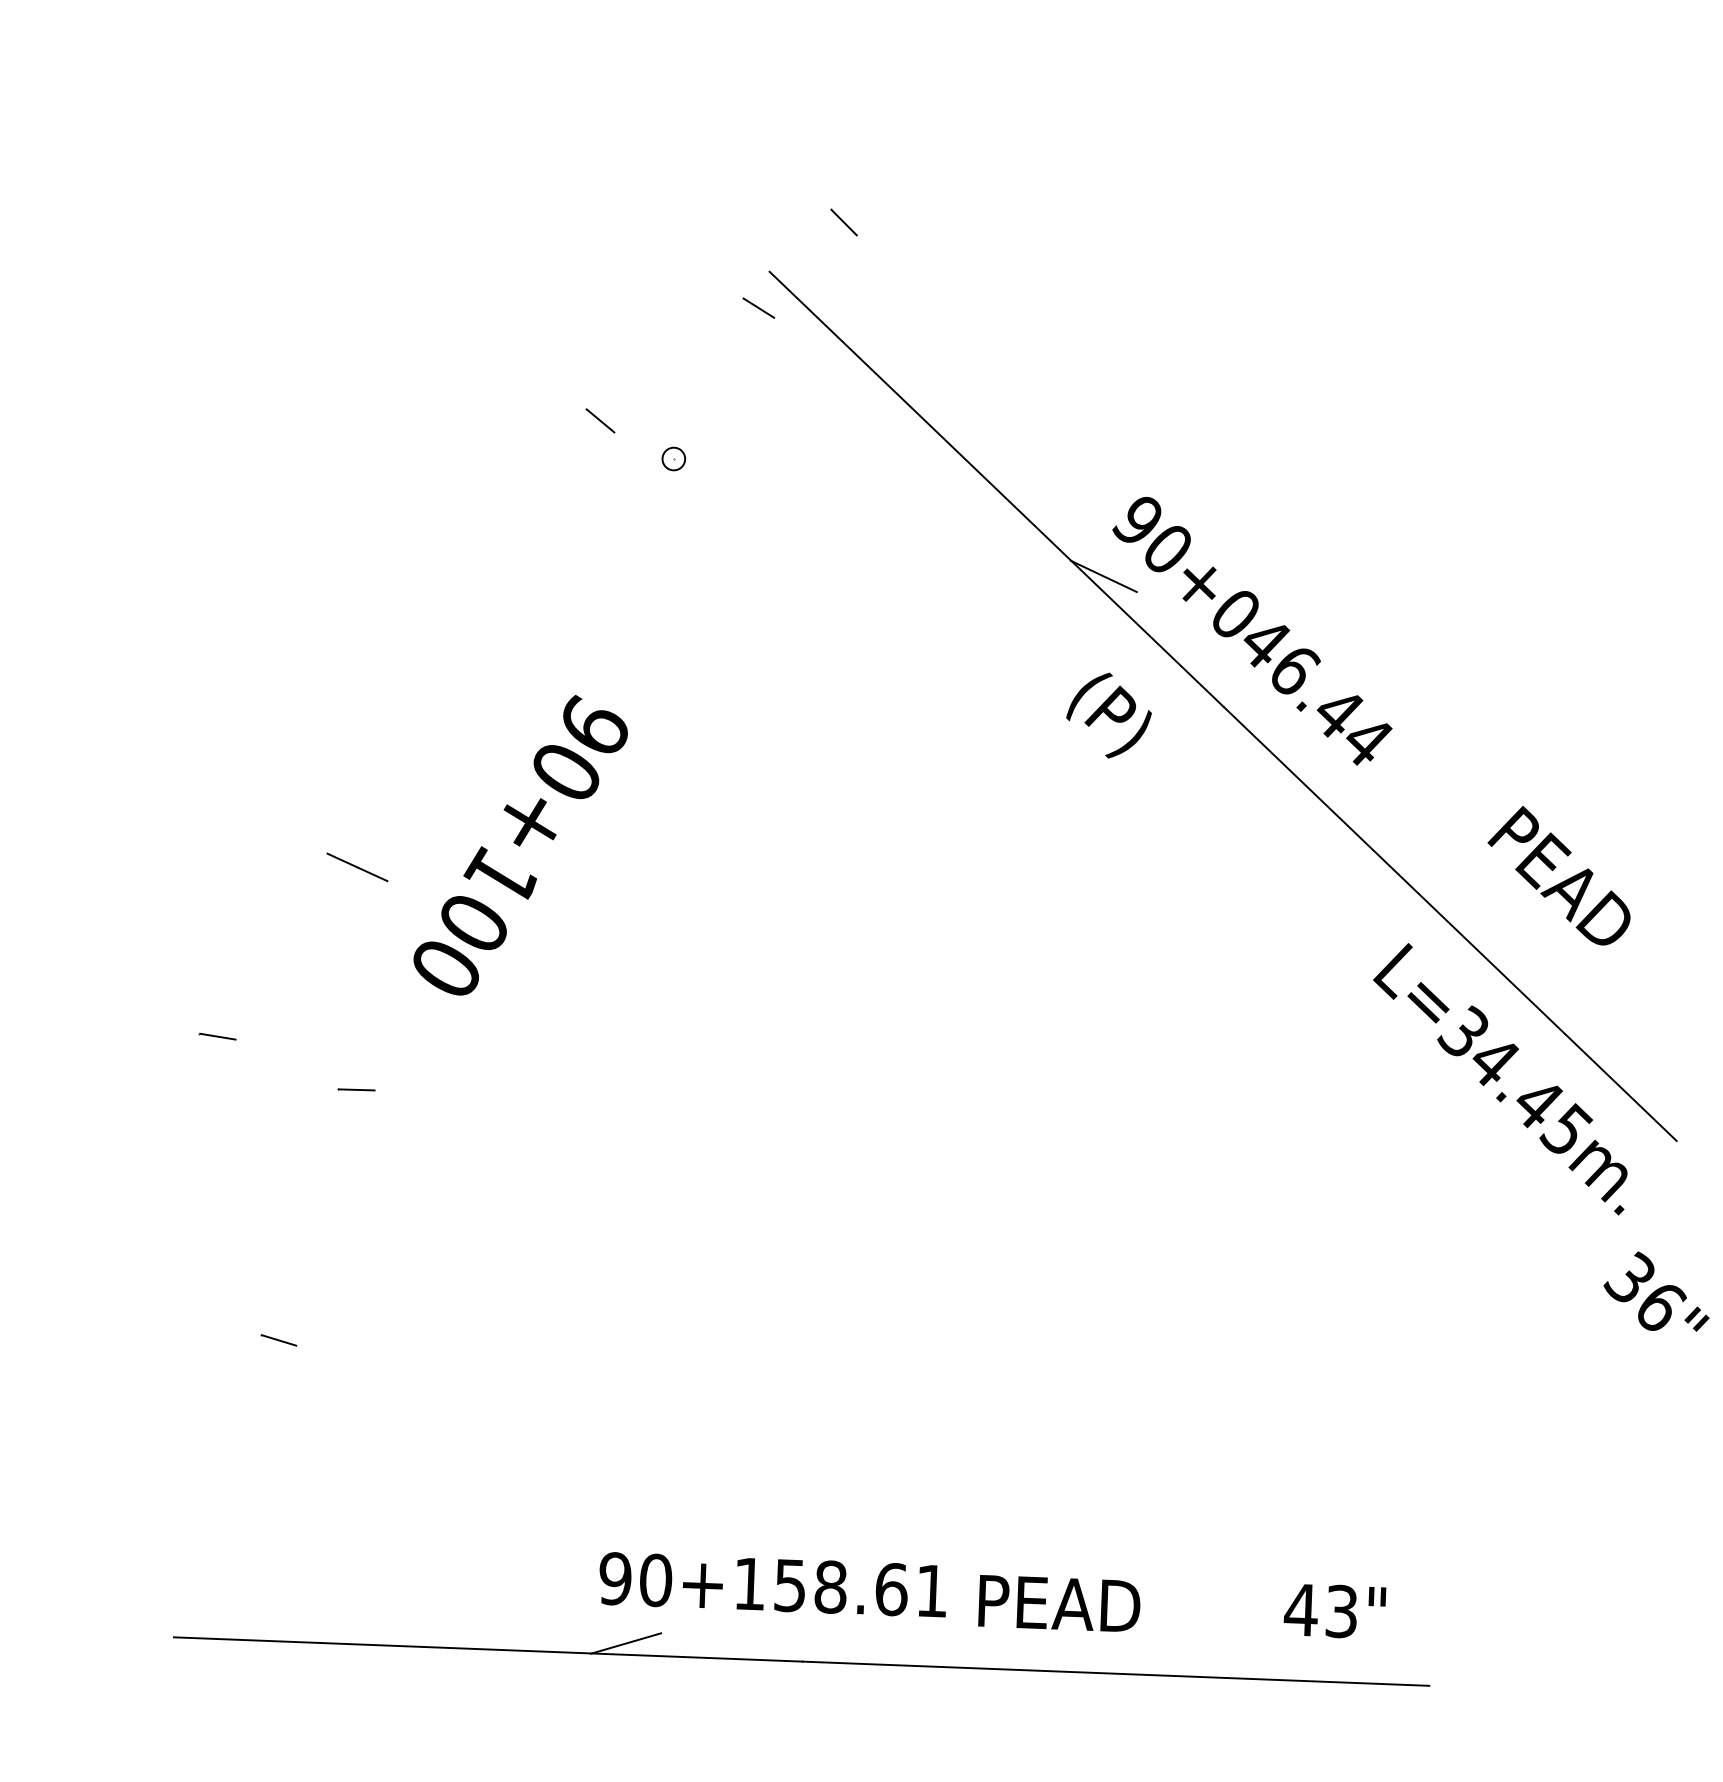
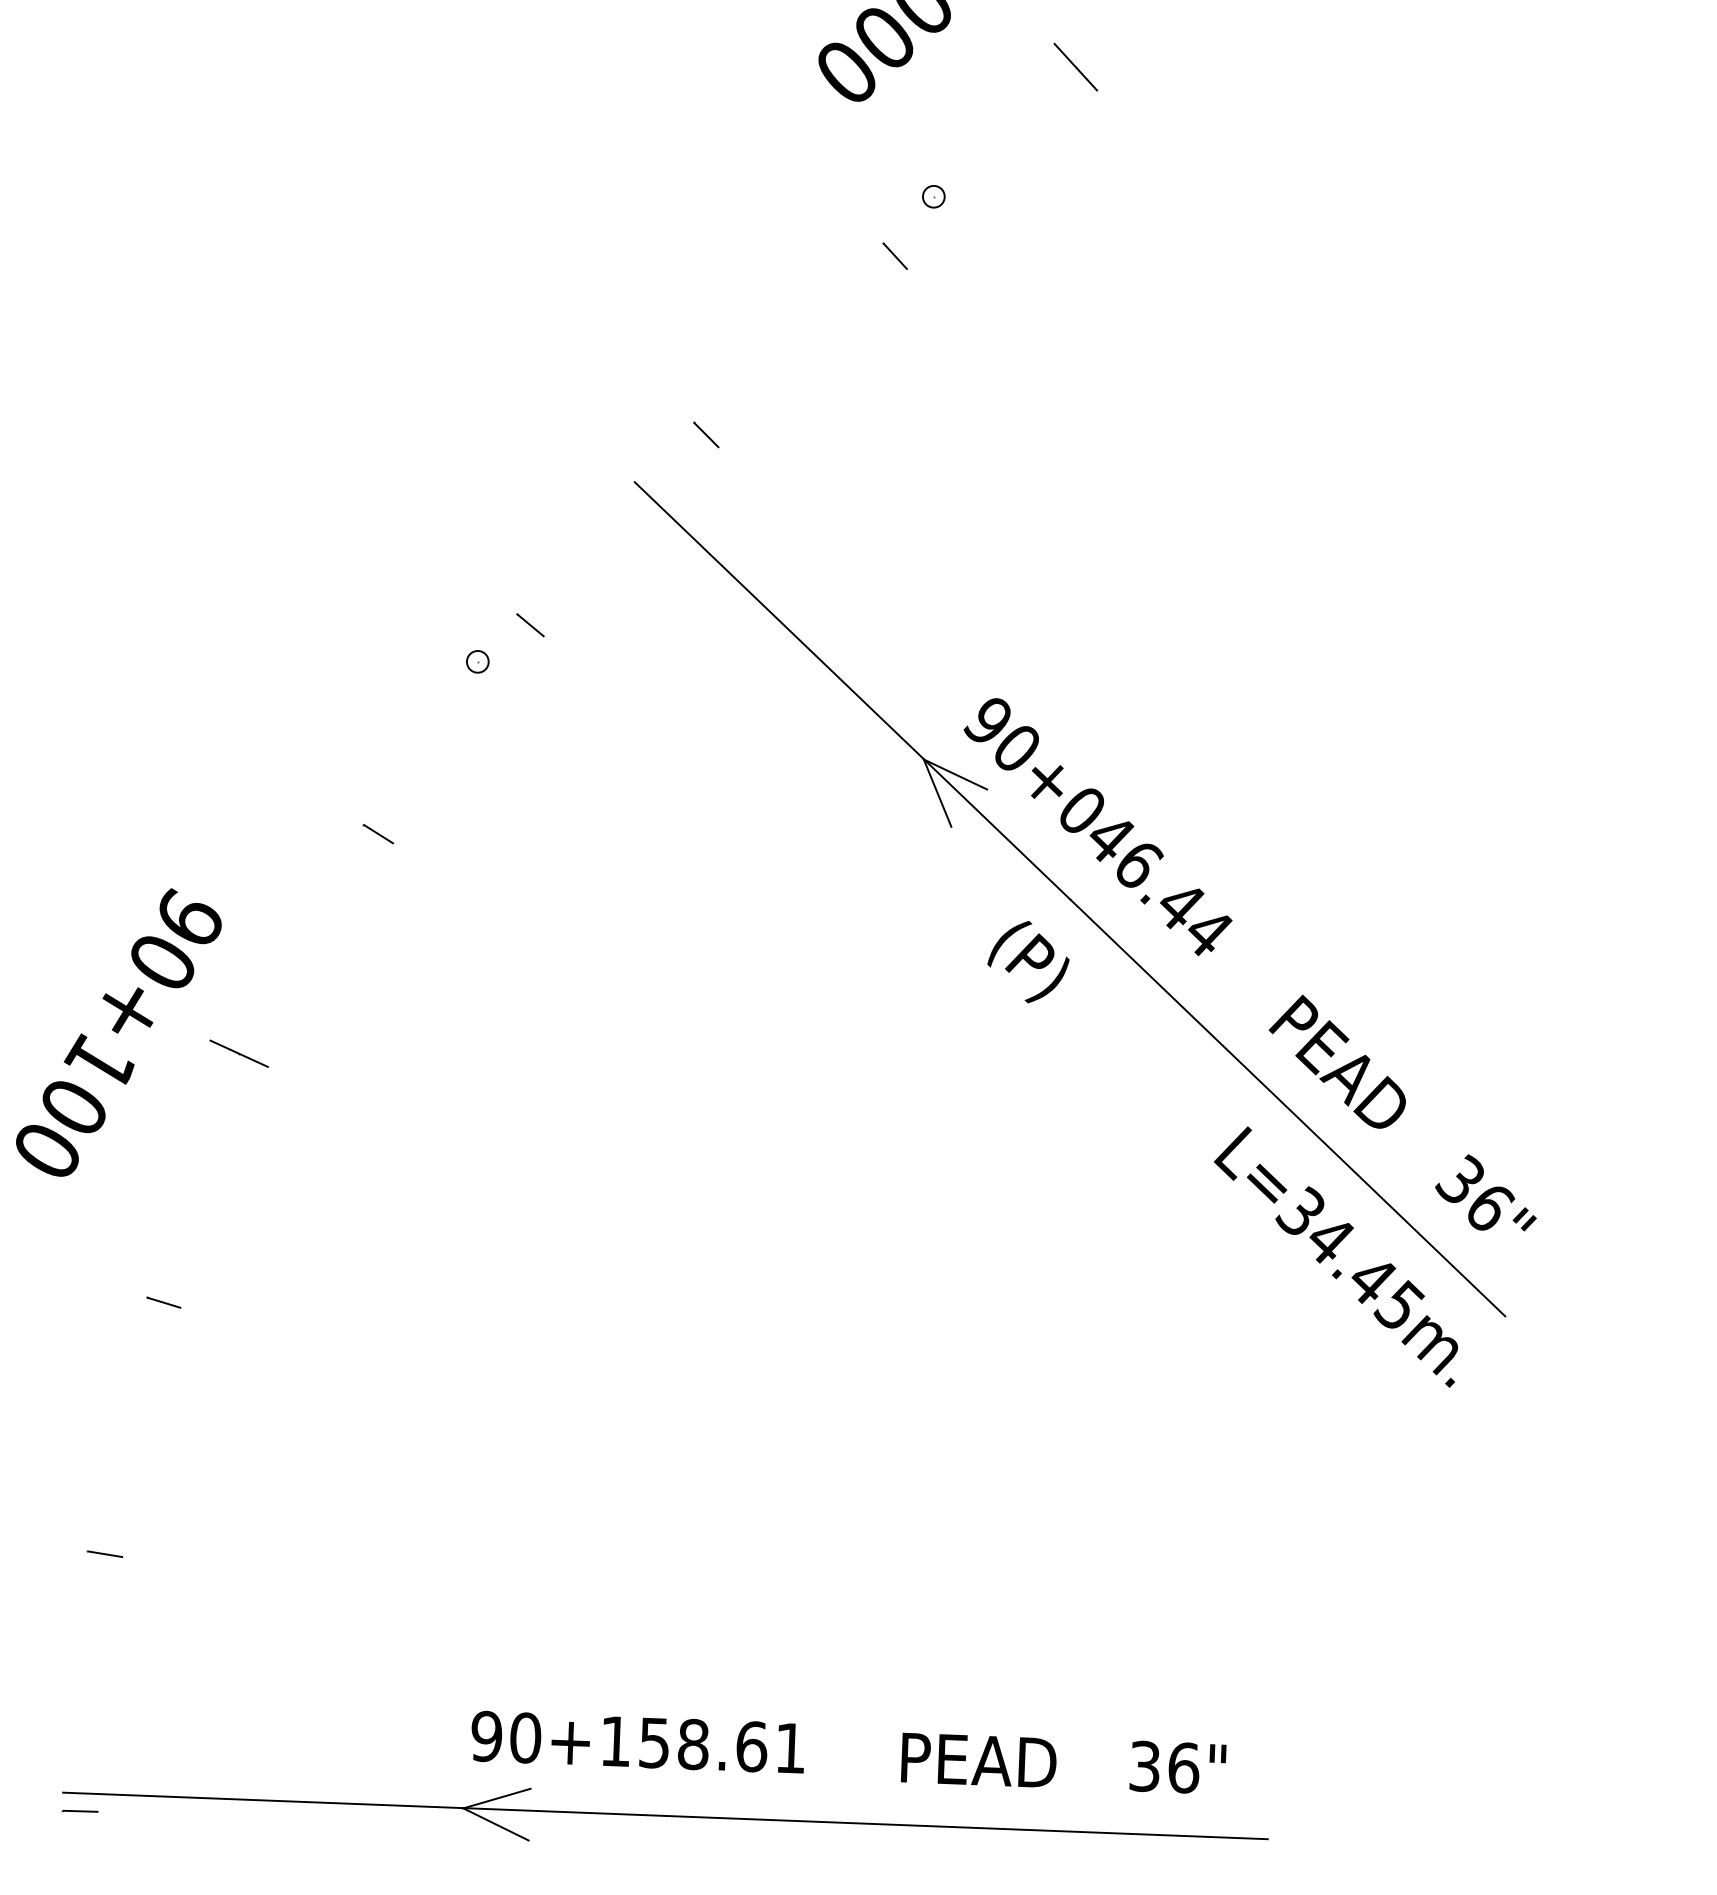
line: (1040, 35) -> (894, 255), added
line: (757, 308) -> (377, 834), moved
line: (600, 421) -> (530, 625), moved
part: (673, 458) -> (477, 661), moved
line: (1085, 595) -> (937, 792), added
text: (1109, 716) -> (1028, 962), moved
text: (520, 845) -> (118, 1032), moved
text: (1558, 875) -> (1336, 1061), moved
line: (217, 1035) -> (104, 1553), moved
line: (355, 1089) -> (79, 1810), moved
text: (1656, 1291) -> (1485, 1192), moved
line: (278, 1340) -> (163, 1302), moved
text: (1059, 1602) -> (978, 1759), moved
text: (1320, 1610) -> (1163, 1766), 43" -> 36"
line: (624, 1670) -> (495, 1824), added

